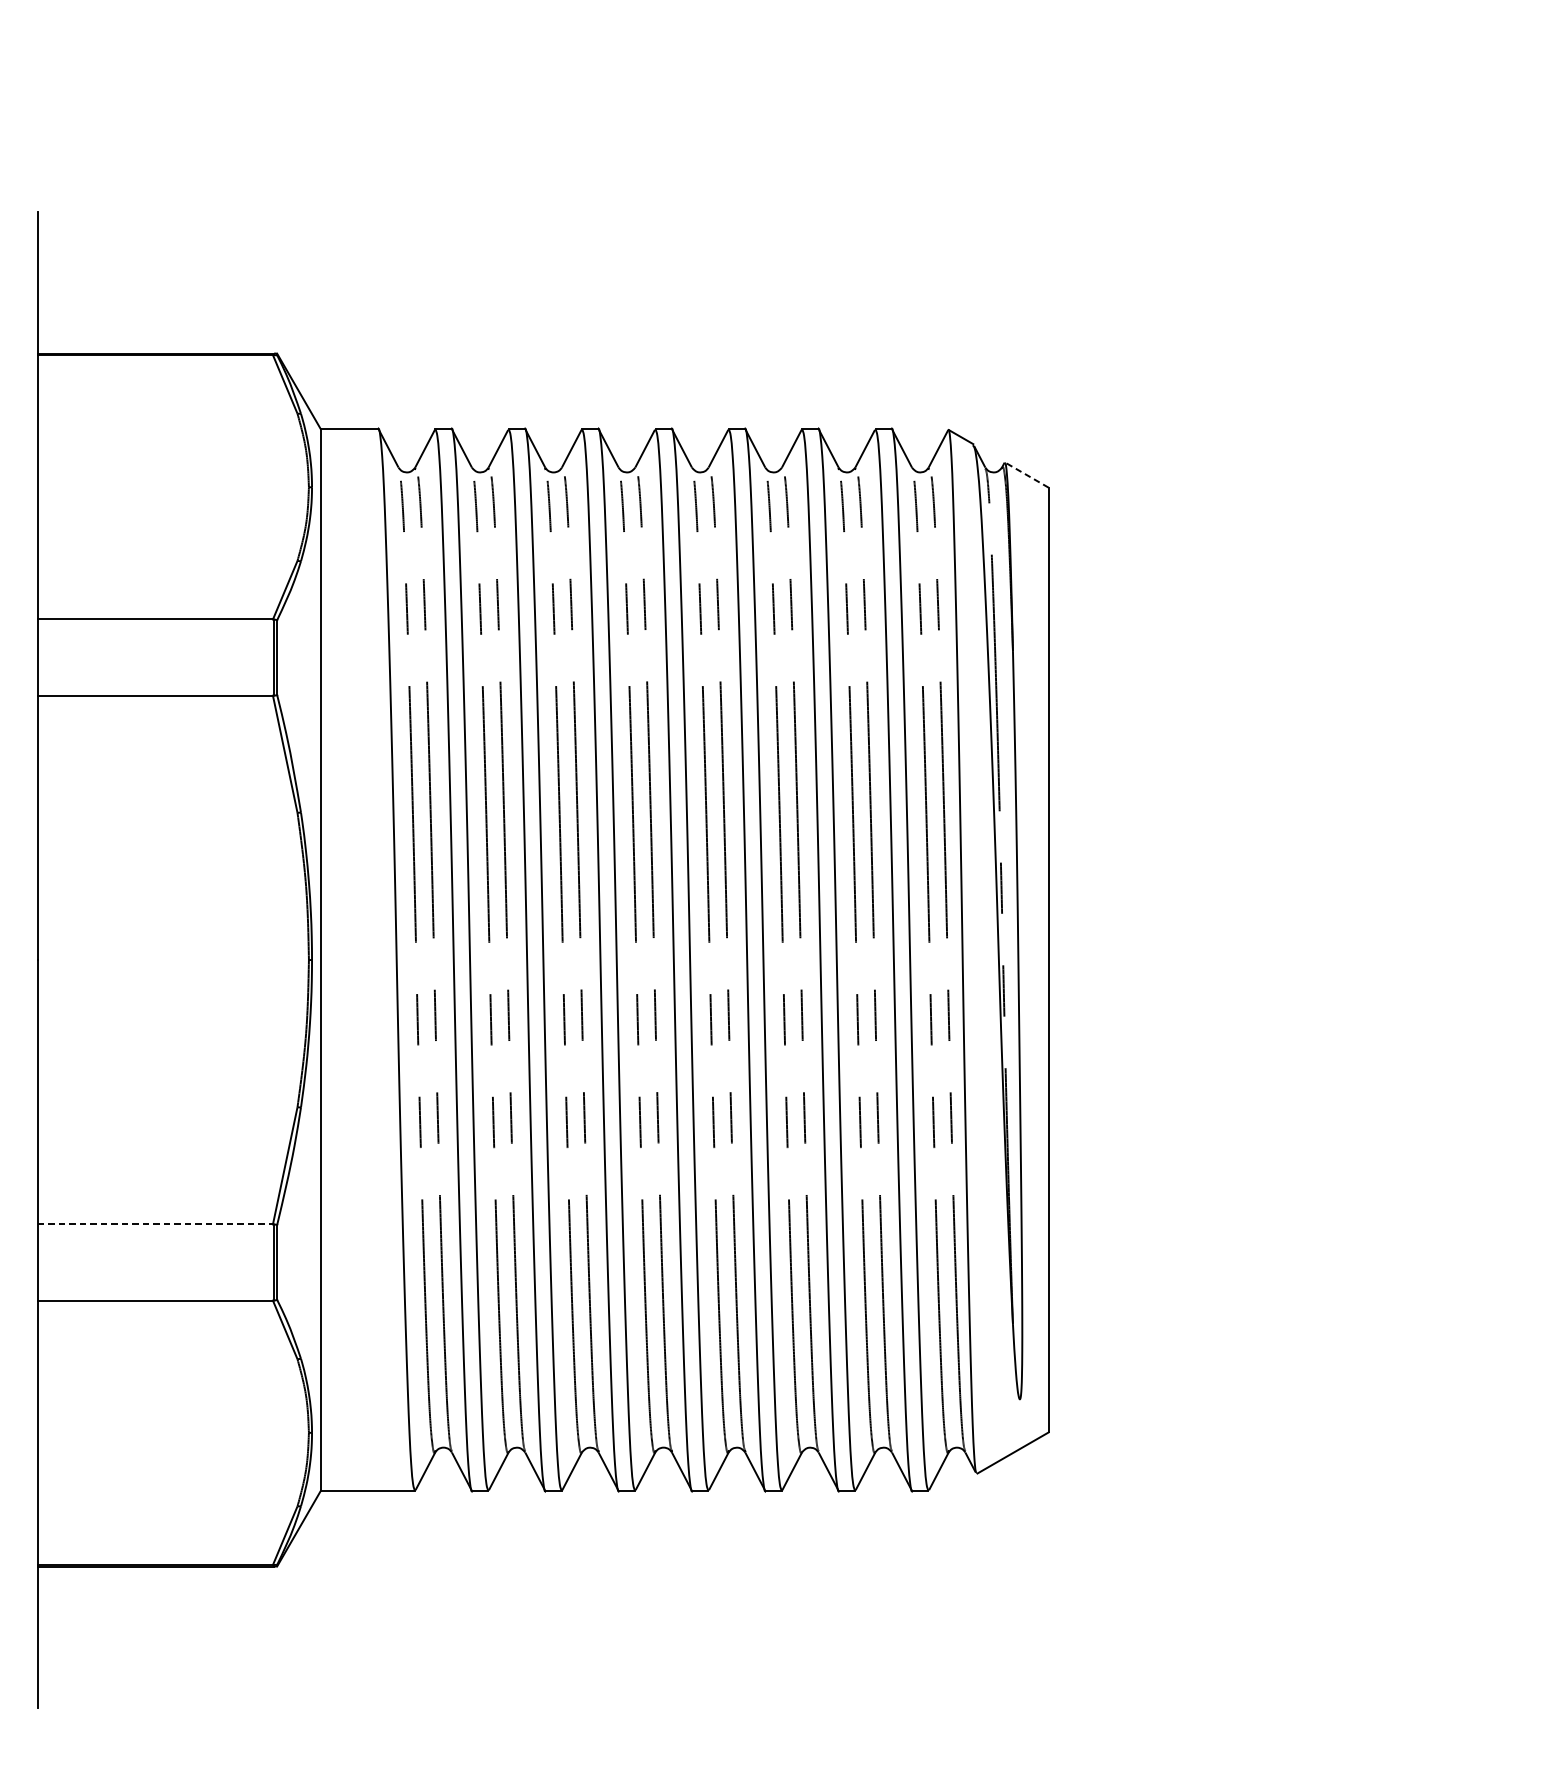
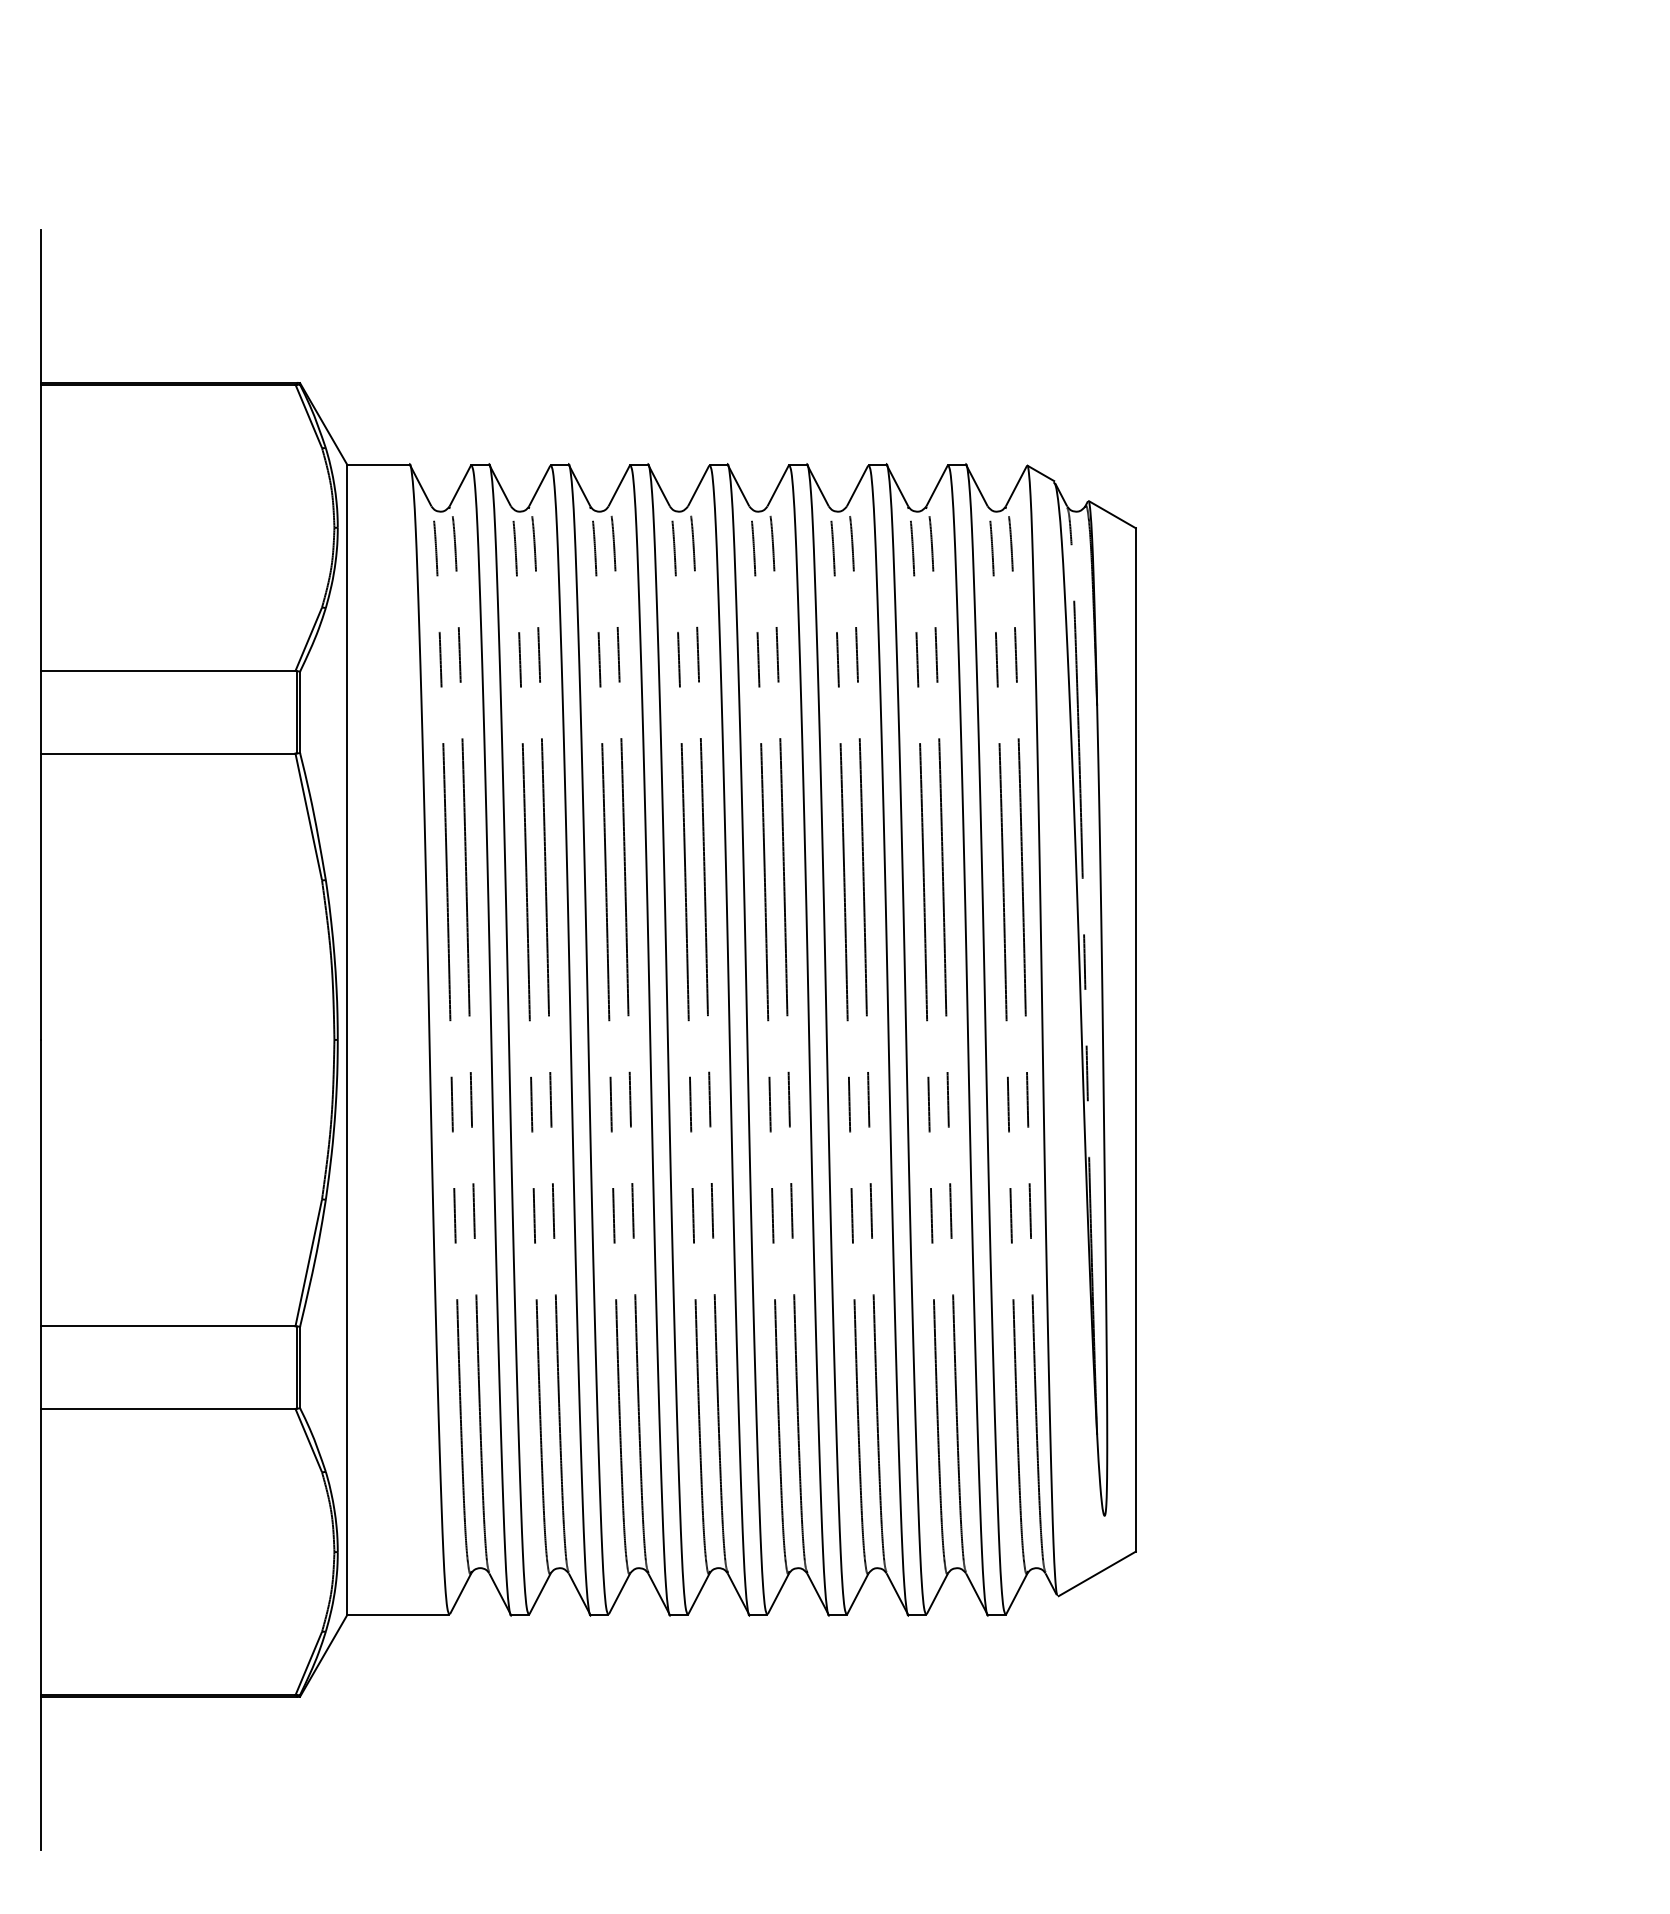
line: (1027, 475) -> (1112, 514), dashed -> solid
line: (155, 1224) -> (168, 1326), dashed -> solid

